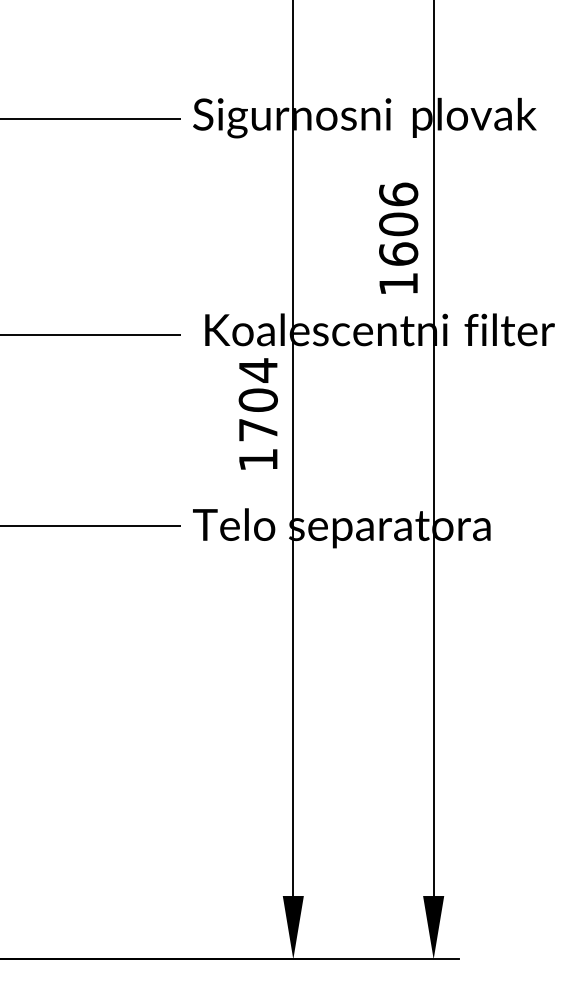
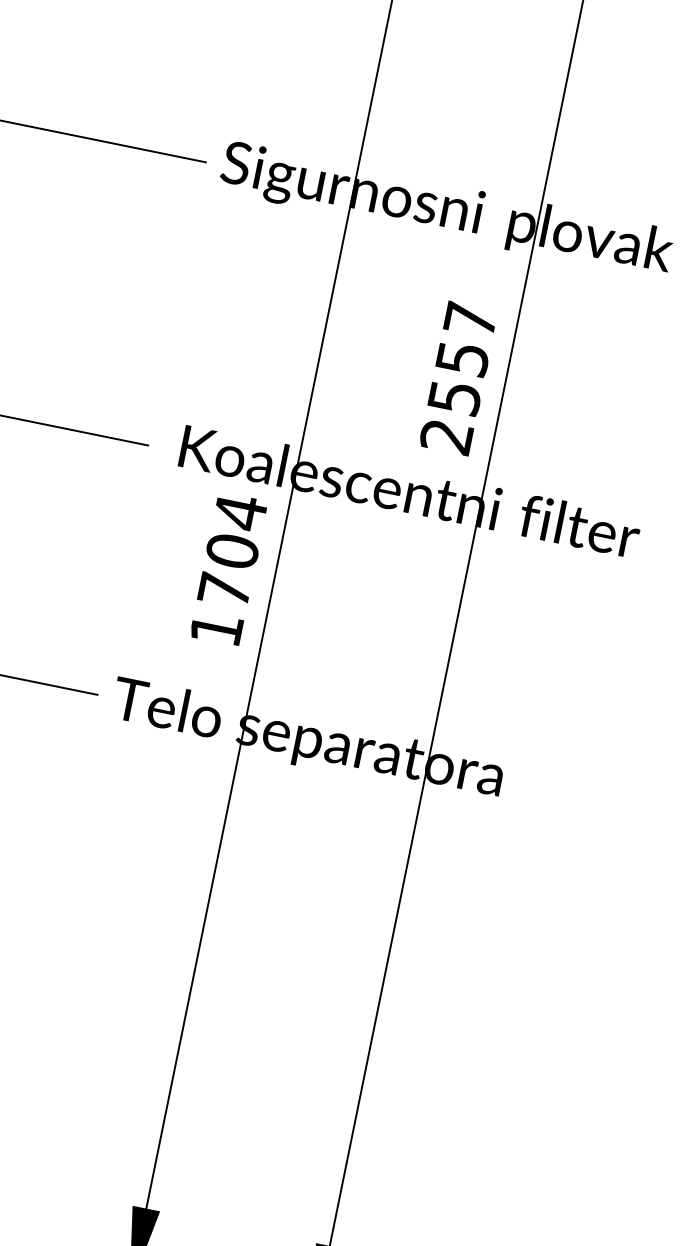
text: (398, 238) -> (458, 377), 1606 -> 2557

